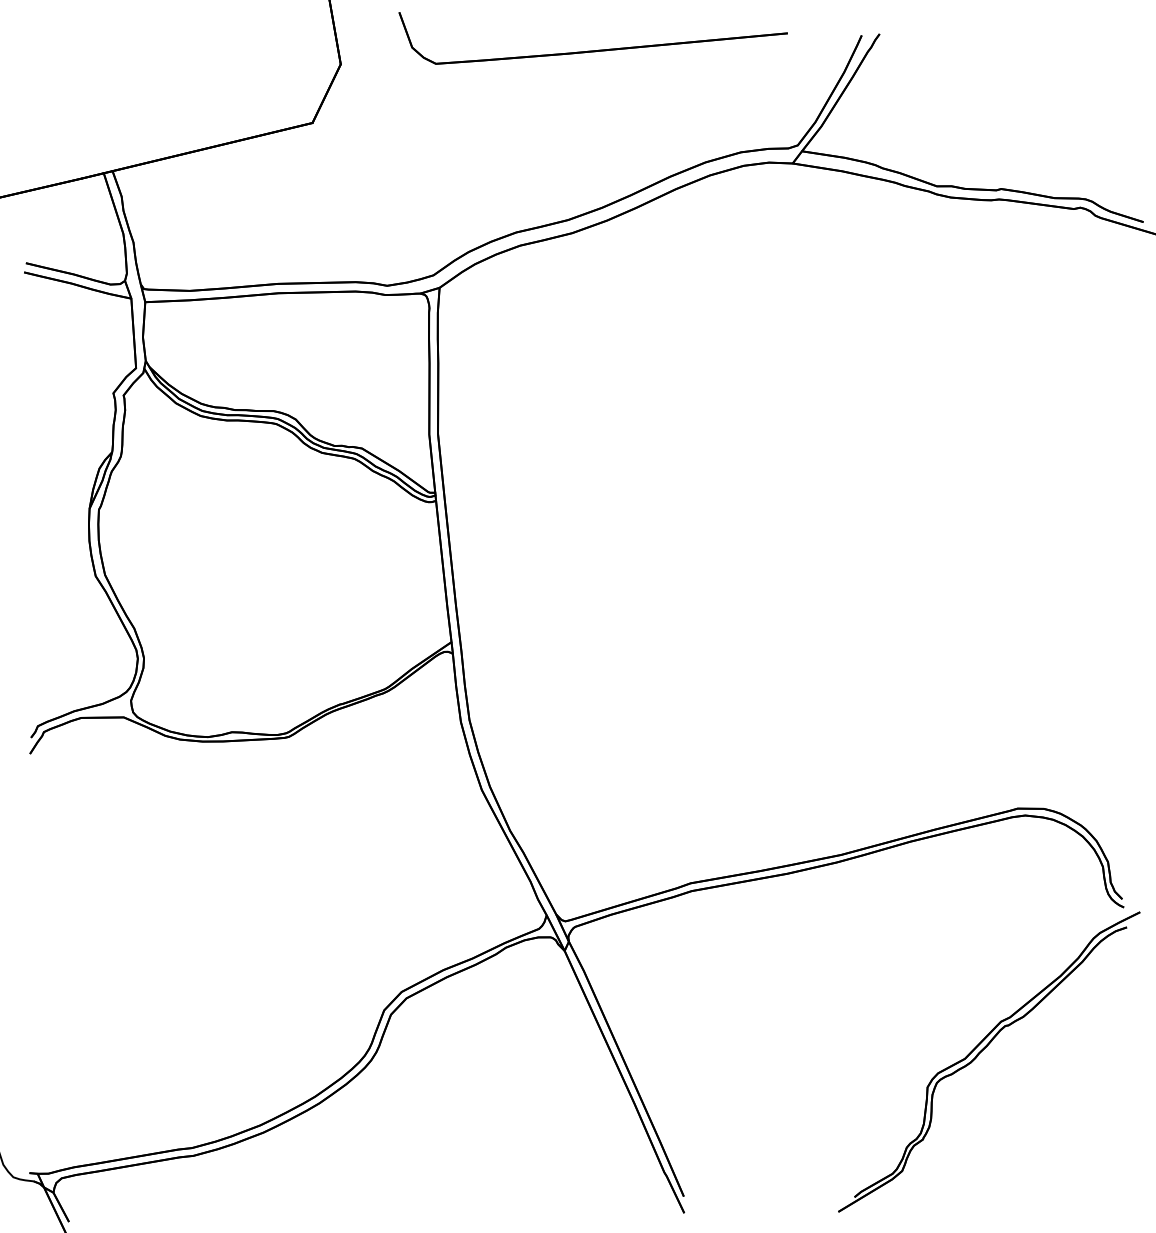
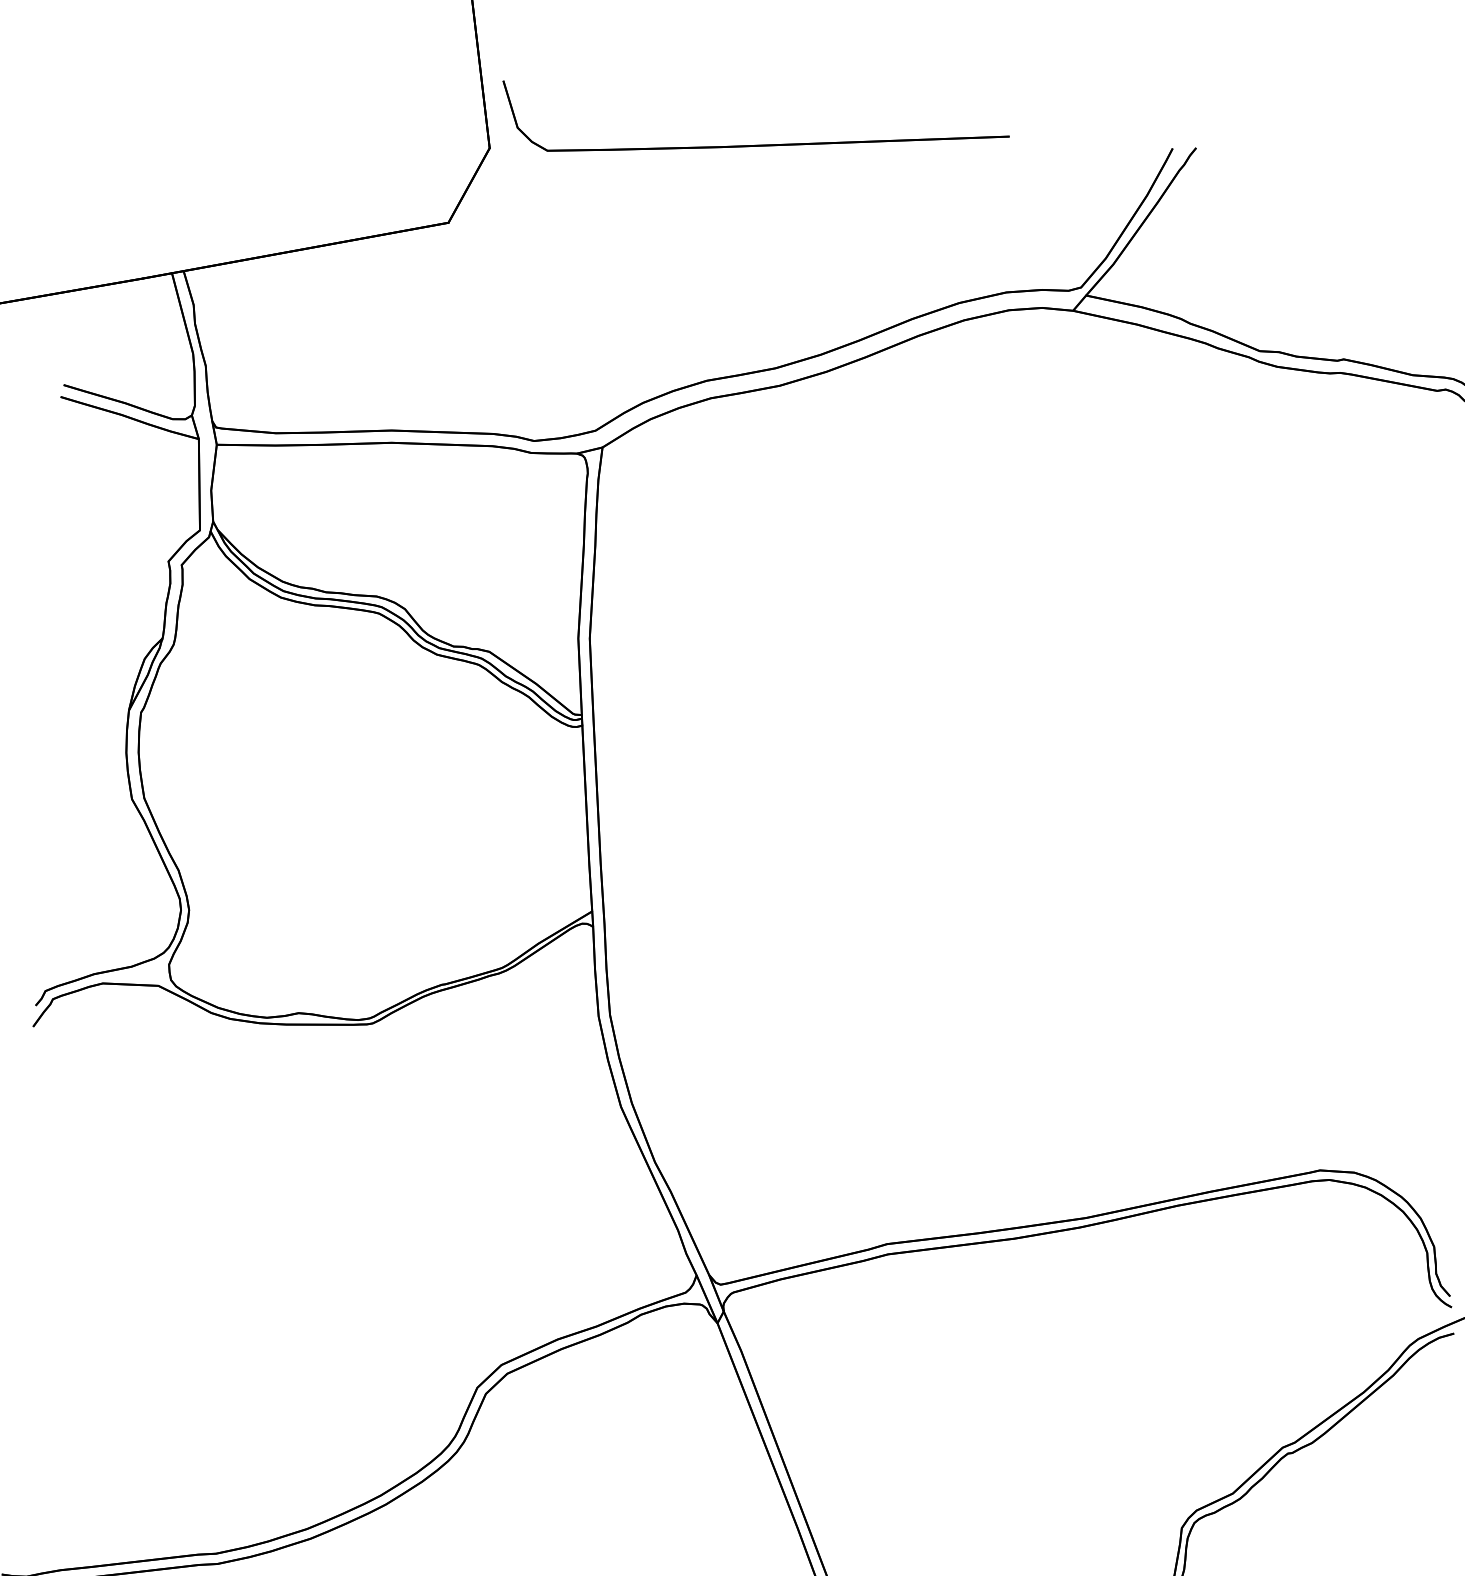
part: (592, 50) -> (753, 144), moved

